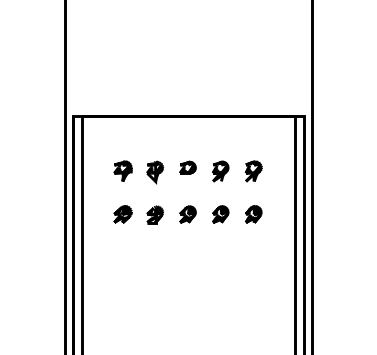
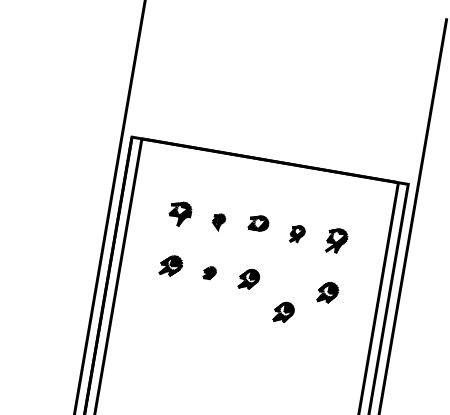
part: (220, 171) -> (297, 234), size x0.7
part: (155, 172) -> (218, 222), size x0.6
part: (154, 214) -> (209, 272), size x0.6
part: (220, 214) -> (283, 312), moved

